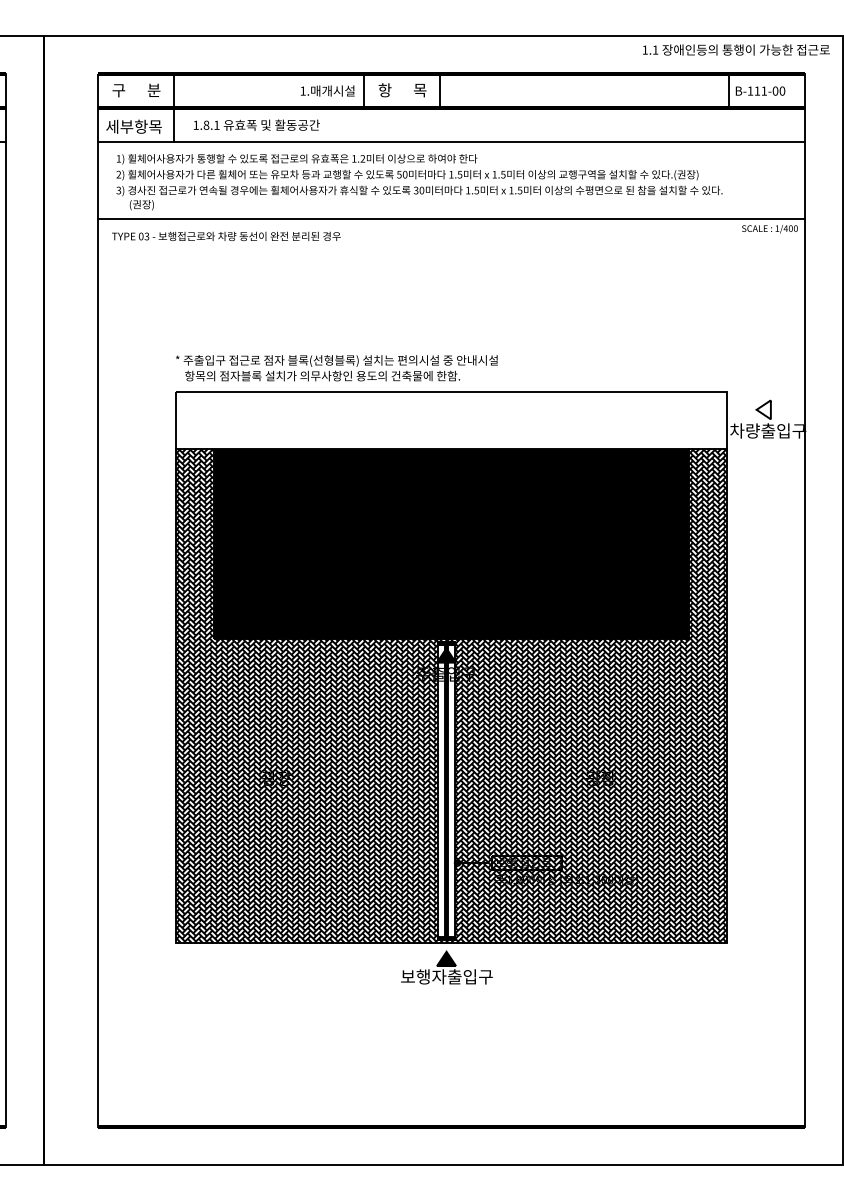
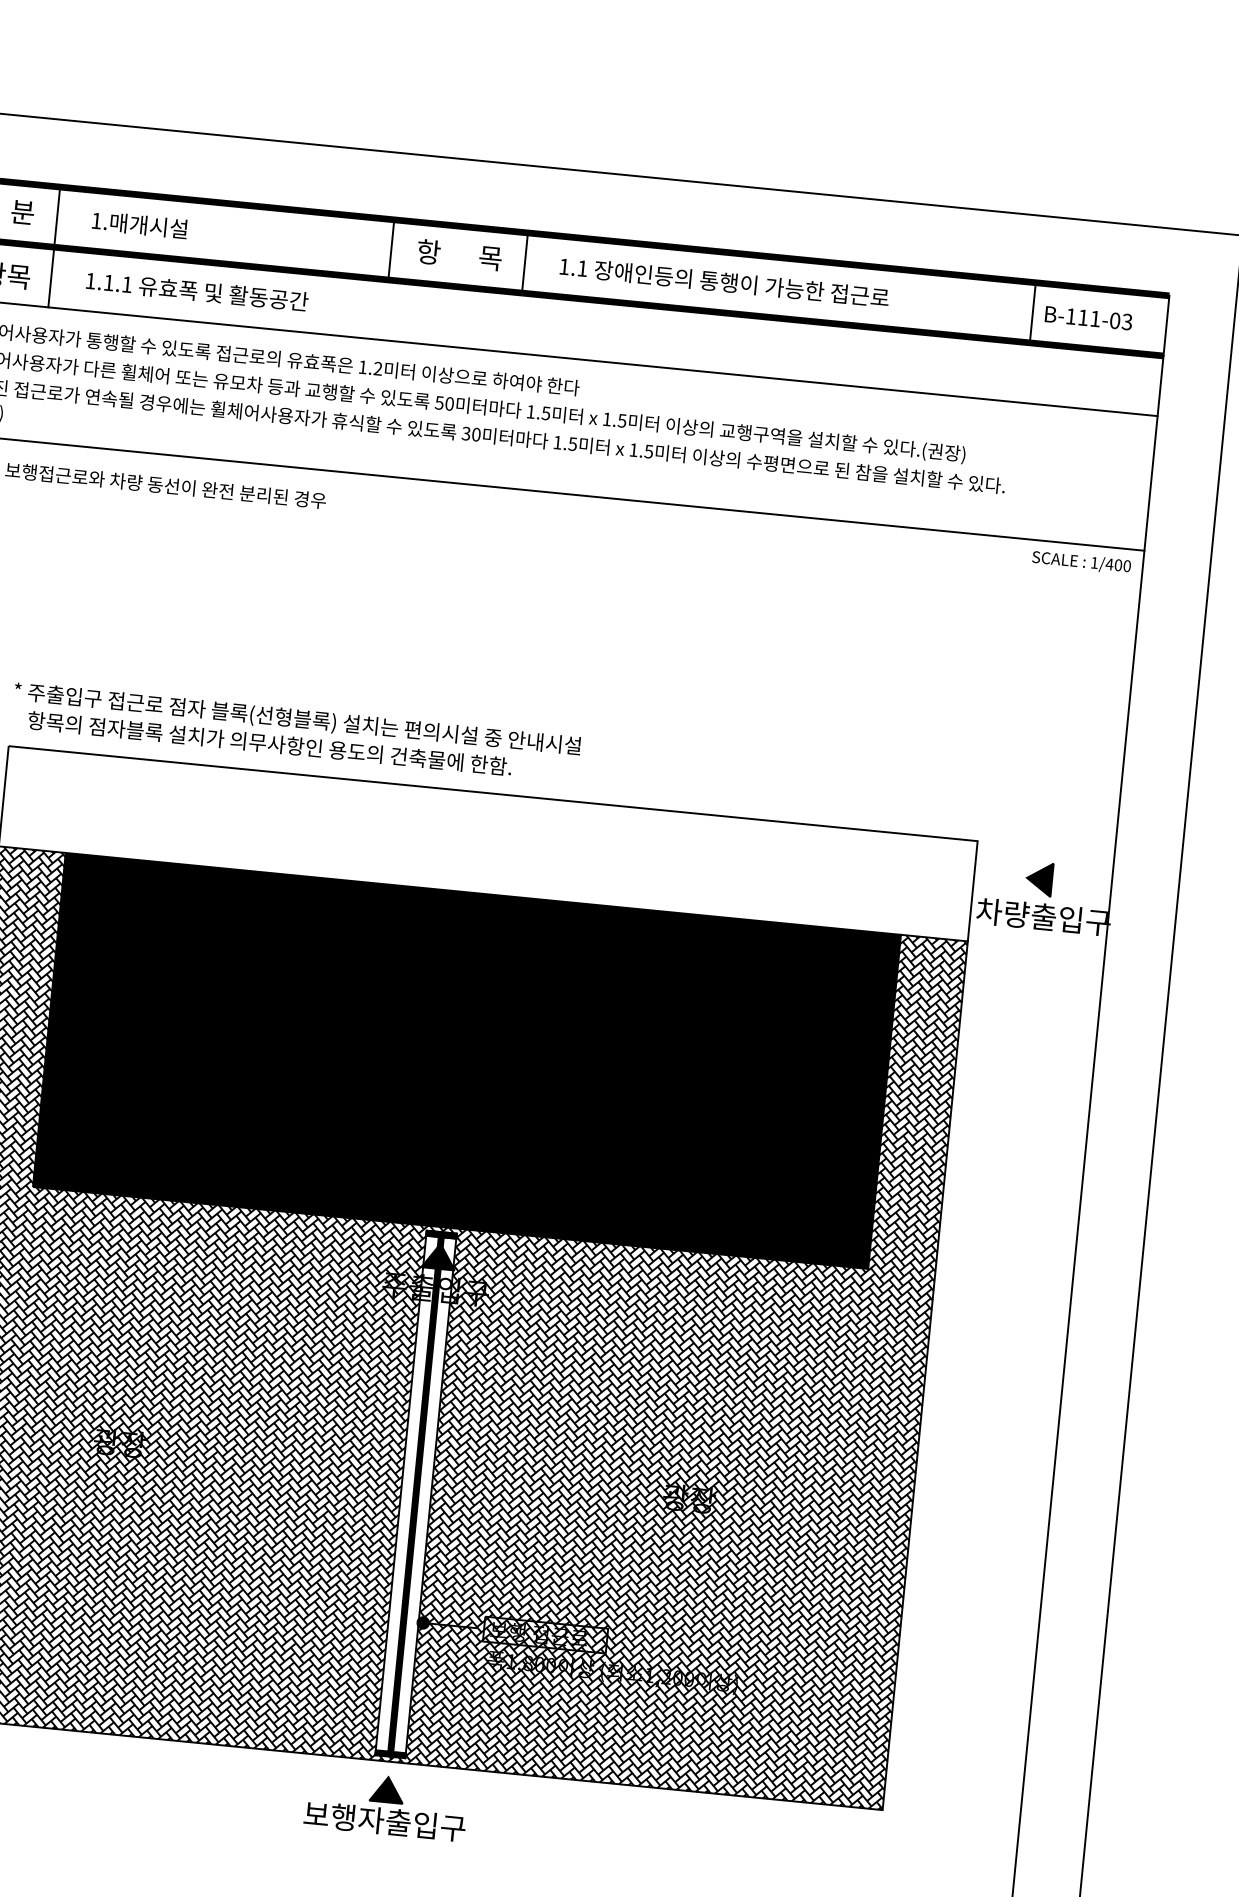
text: (736, 49) -> (724, 281), moved
text: (327, 90) -> (139, 224), moved
text: (782, 90) -> (1127, 320), B-111-00 -> B-111-03
text: (206, 124) -> (109, 281), 1.8.1 -> 1.1.1
fill: (763, 409) -> (1039, 878), added

